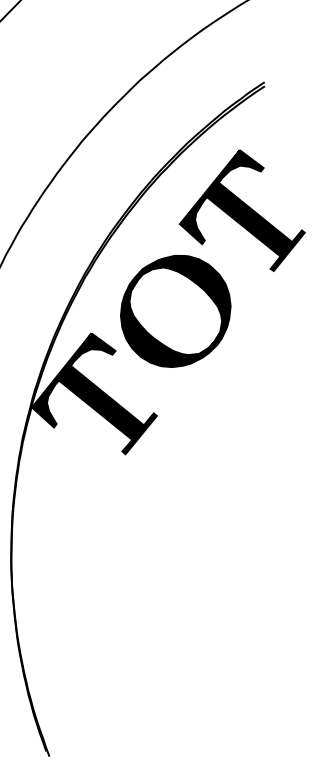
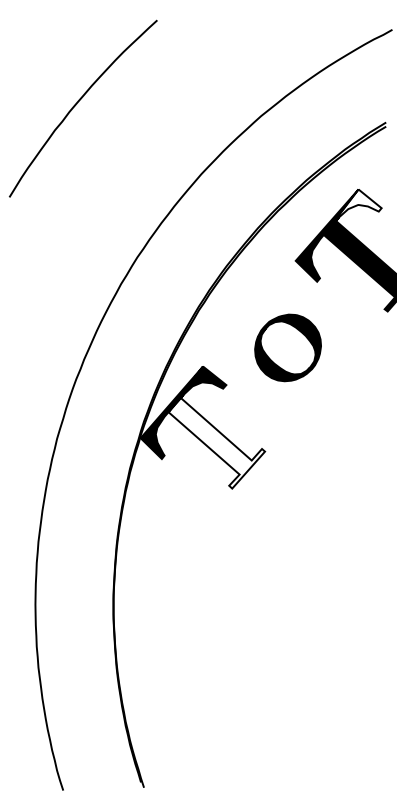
fill: (234, 172) -> (352, 211), removed
part: (175, 310) -> (287, 347), size x0.6
fill: (107, 407) -> (216, 441), removed

